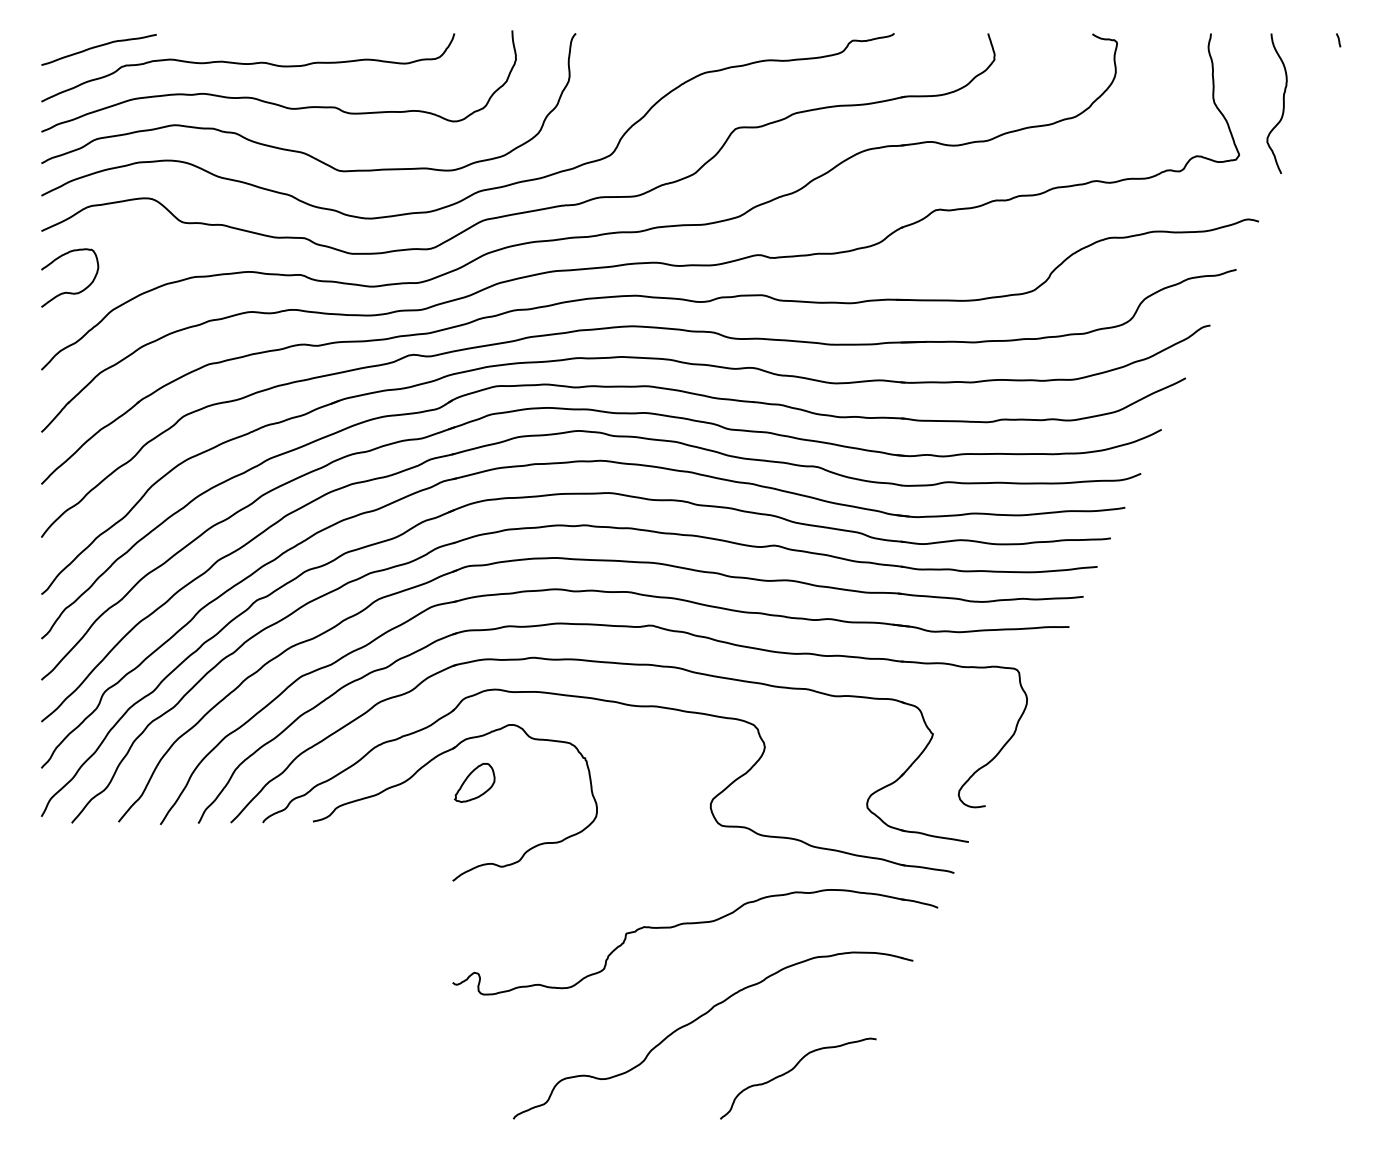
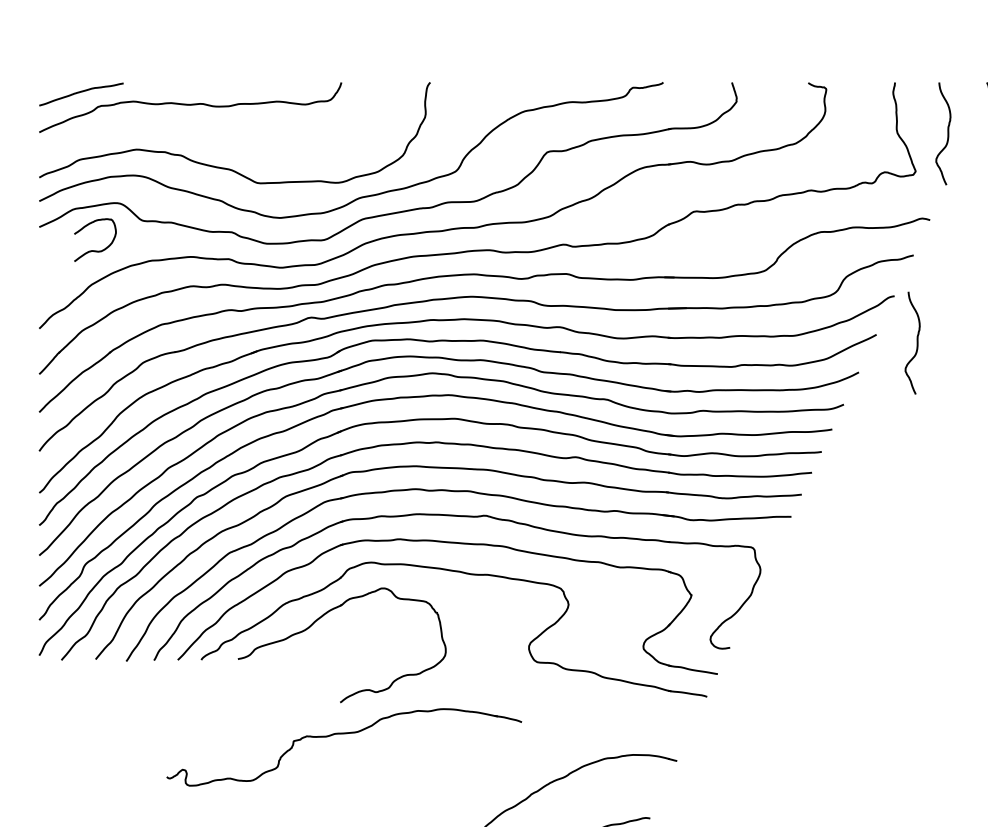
curve: (273, 102) -> (209, 132), removed
curve: (65, 291) -> (92, 250), moved
curve: (1241, 389) -> (917, 342), added
part: (474, 782) -> (356, 630), removed
part: (694, 924) -> (343, 734), moved

